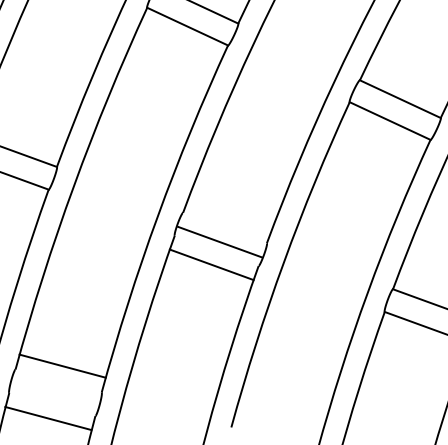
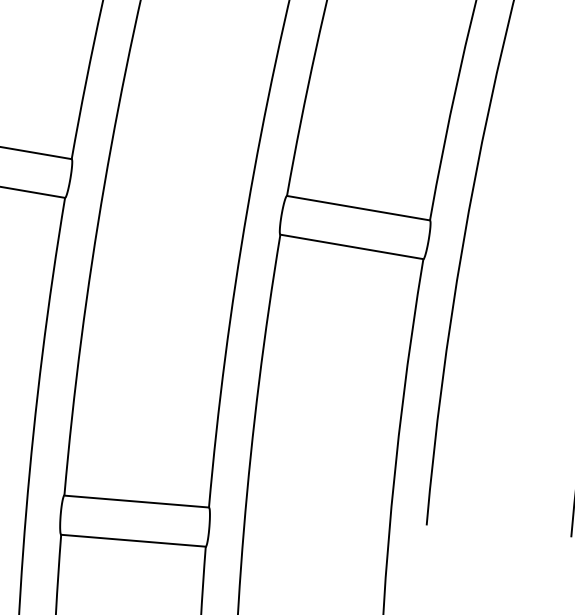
line: (219, 241) -> (357, 207), moved
line: (211, 264) -> (351, 246), moved
line: (62, 365) -> (136, 500), moved
line: (48, 418) -> (133, 540), moved

